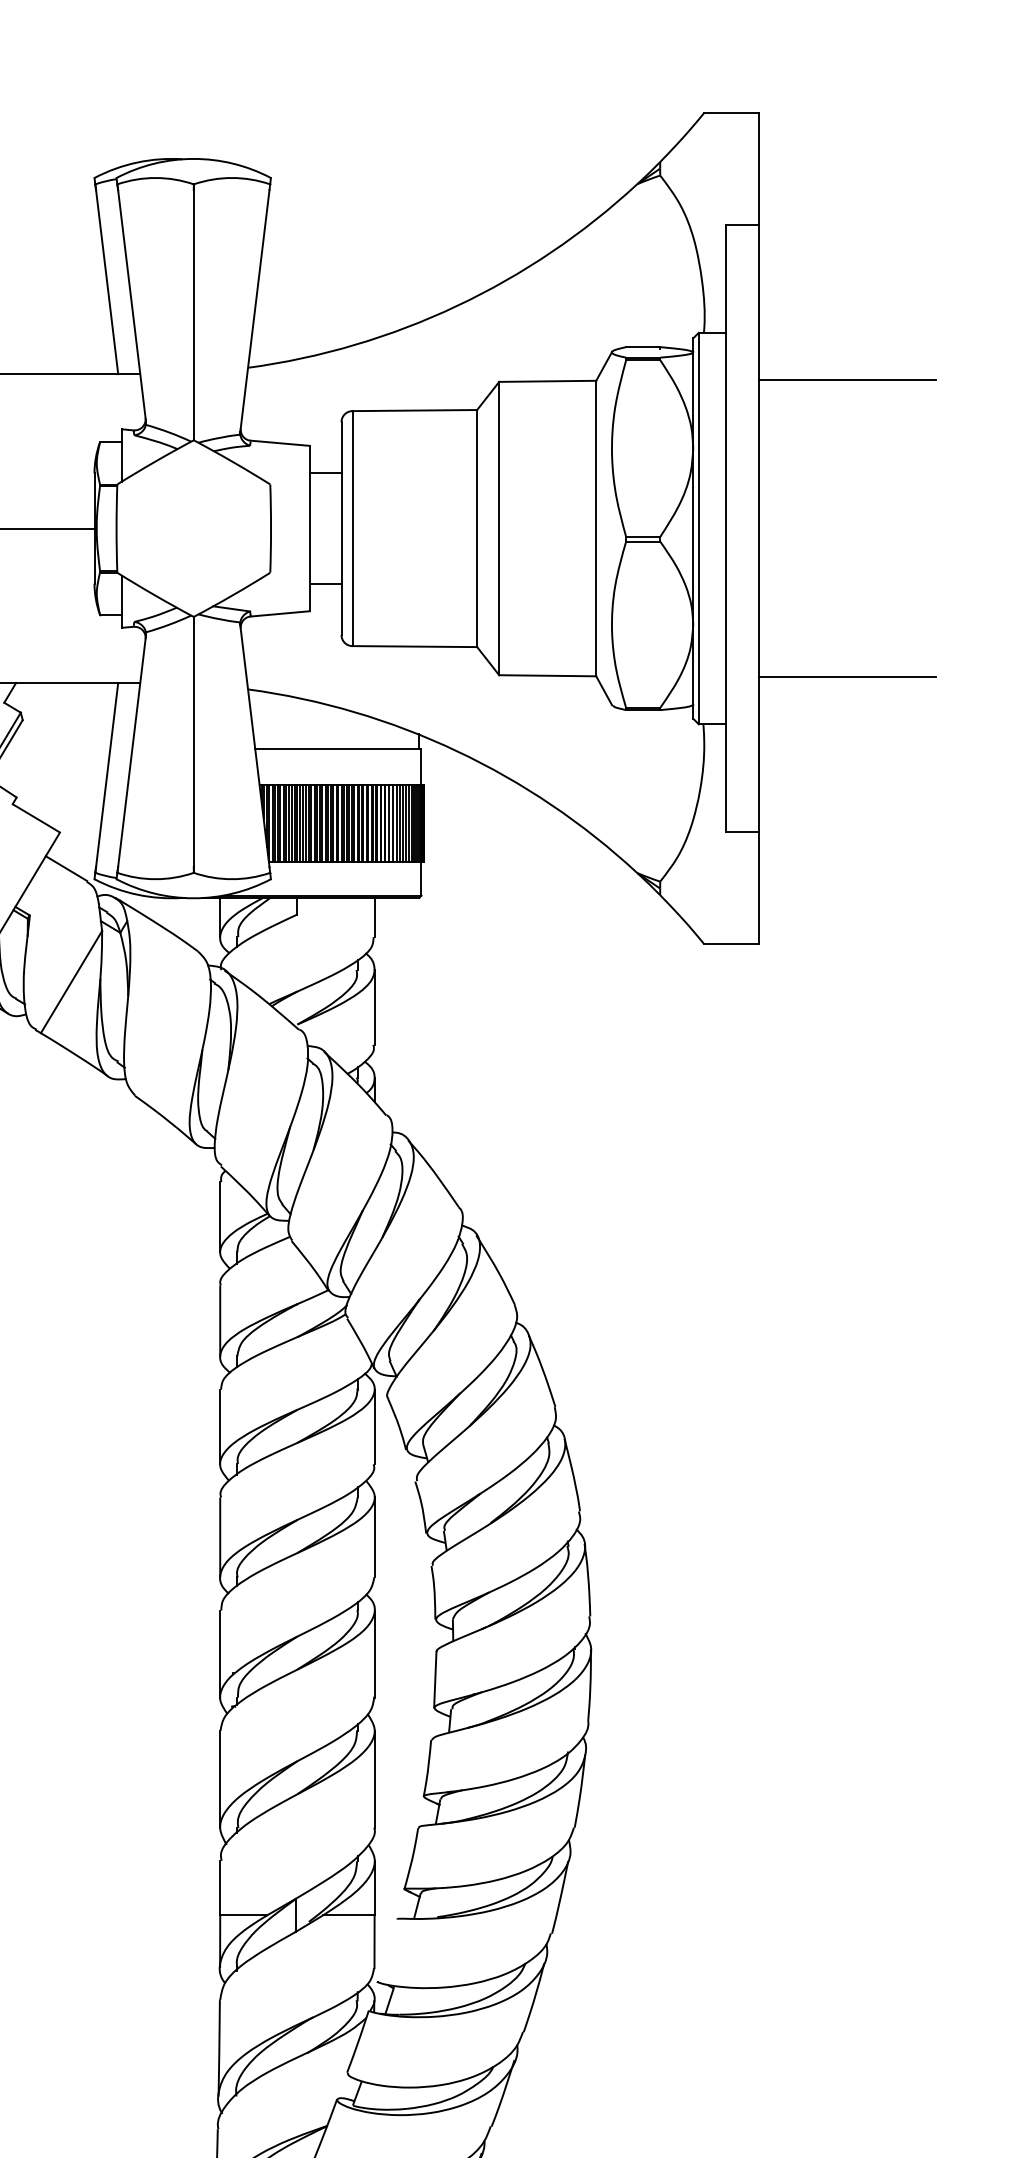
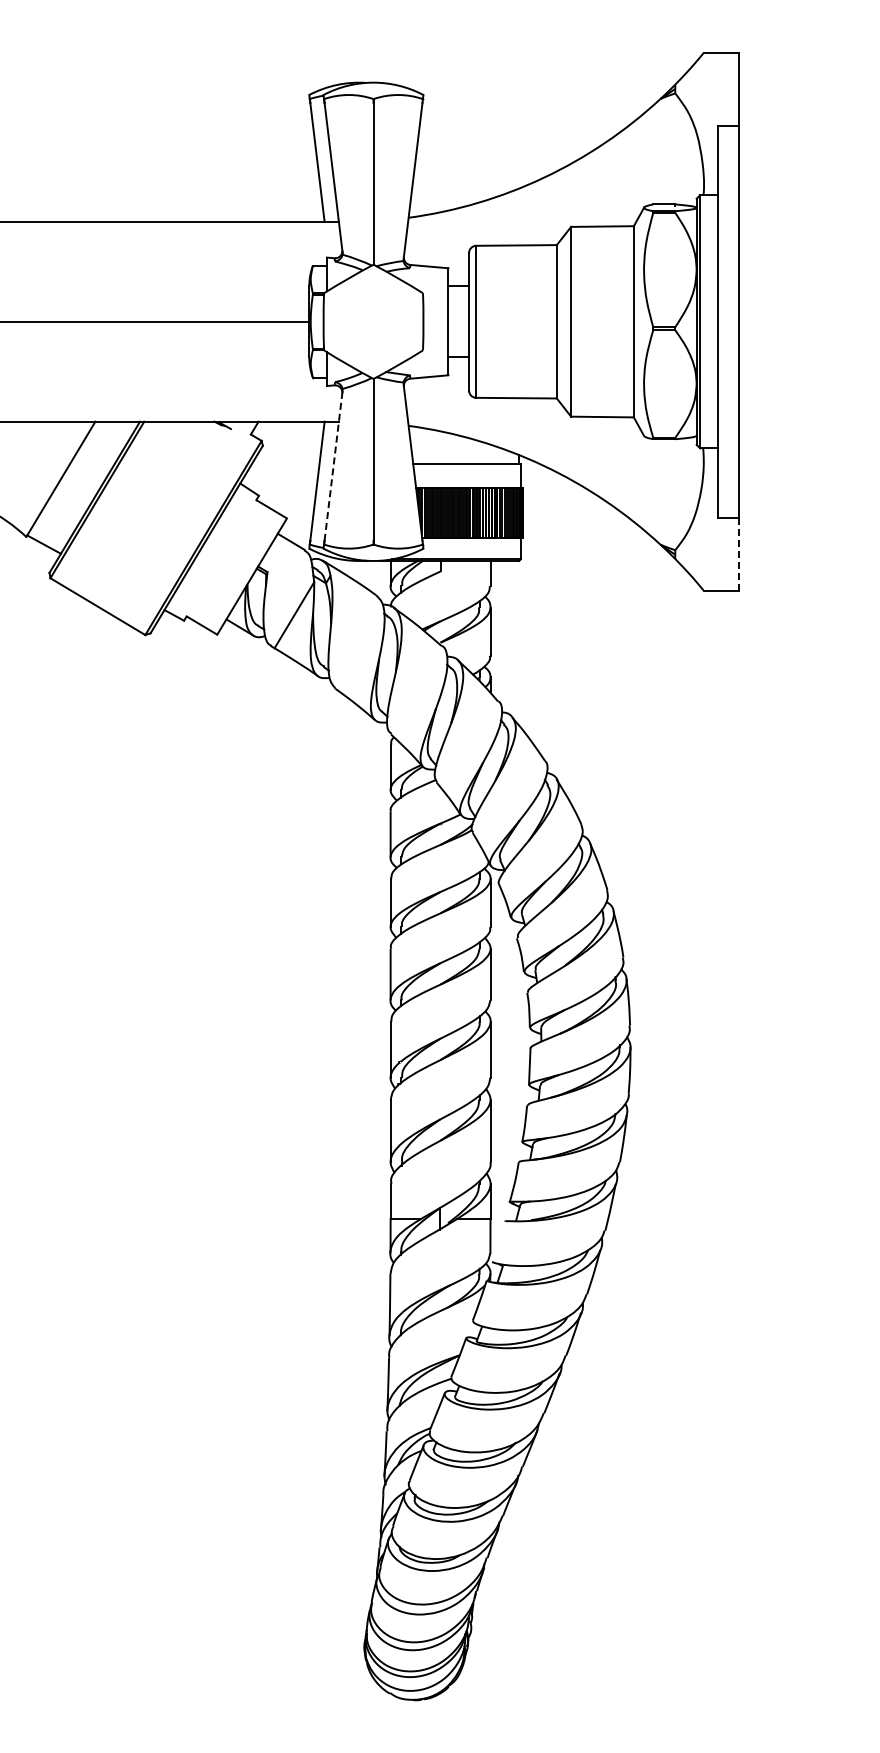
line: (847, 379) -> (796, 225), removed
line: (847, 678) -> (796, 418), removed
line: (131, 750) -> (333, 465), solid -> dashed
line: (759, 886) -> (739, 553), solid -> dashed

